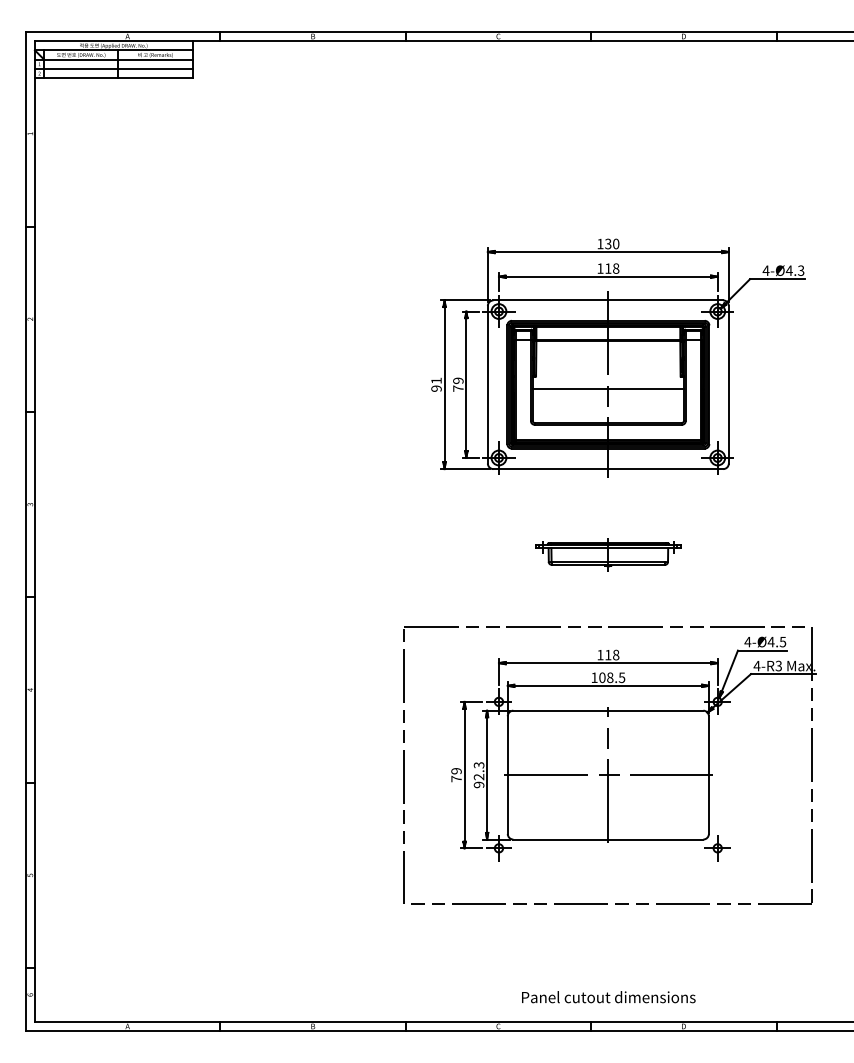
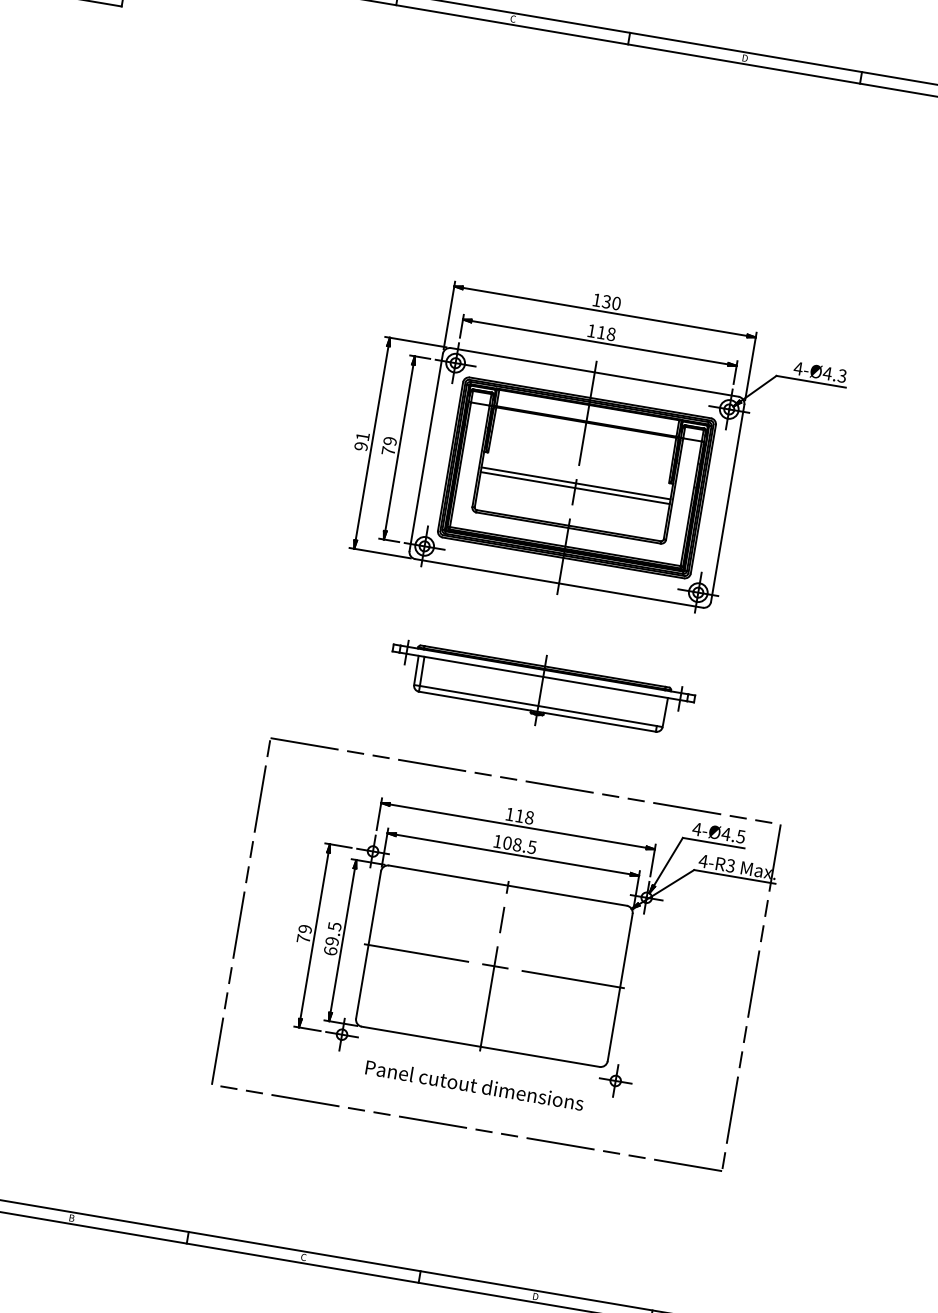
line: (607, 392) -> (574, 487), added
part: (608, 554) -> (541, 690), size x1.67
text: (478, 775) -> (331, 939), 92.3 -> 69.5
text: (608, 997) -> (474, 1085), moved

